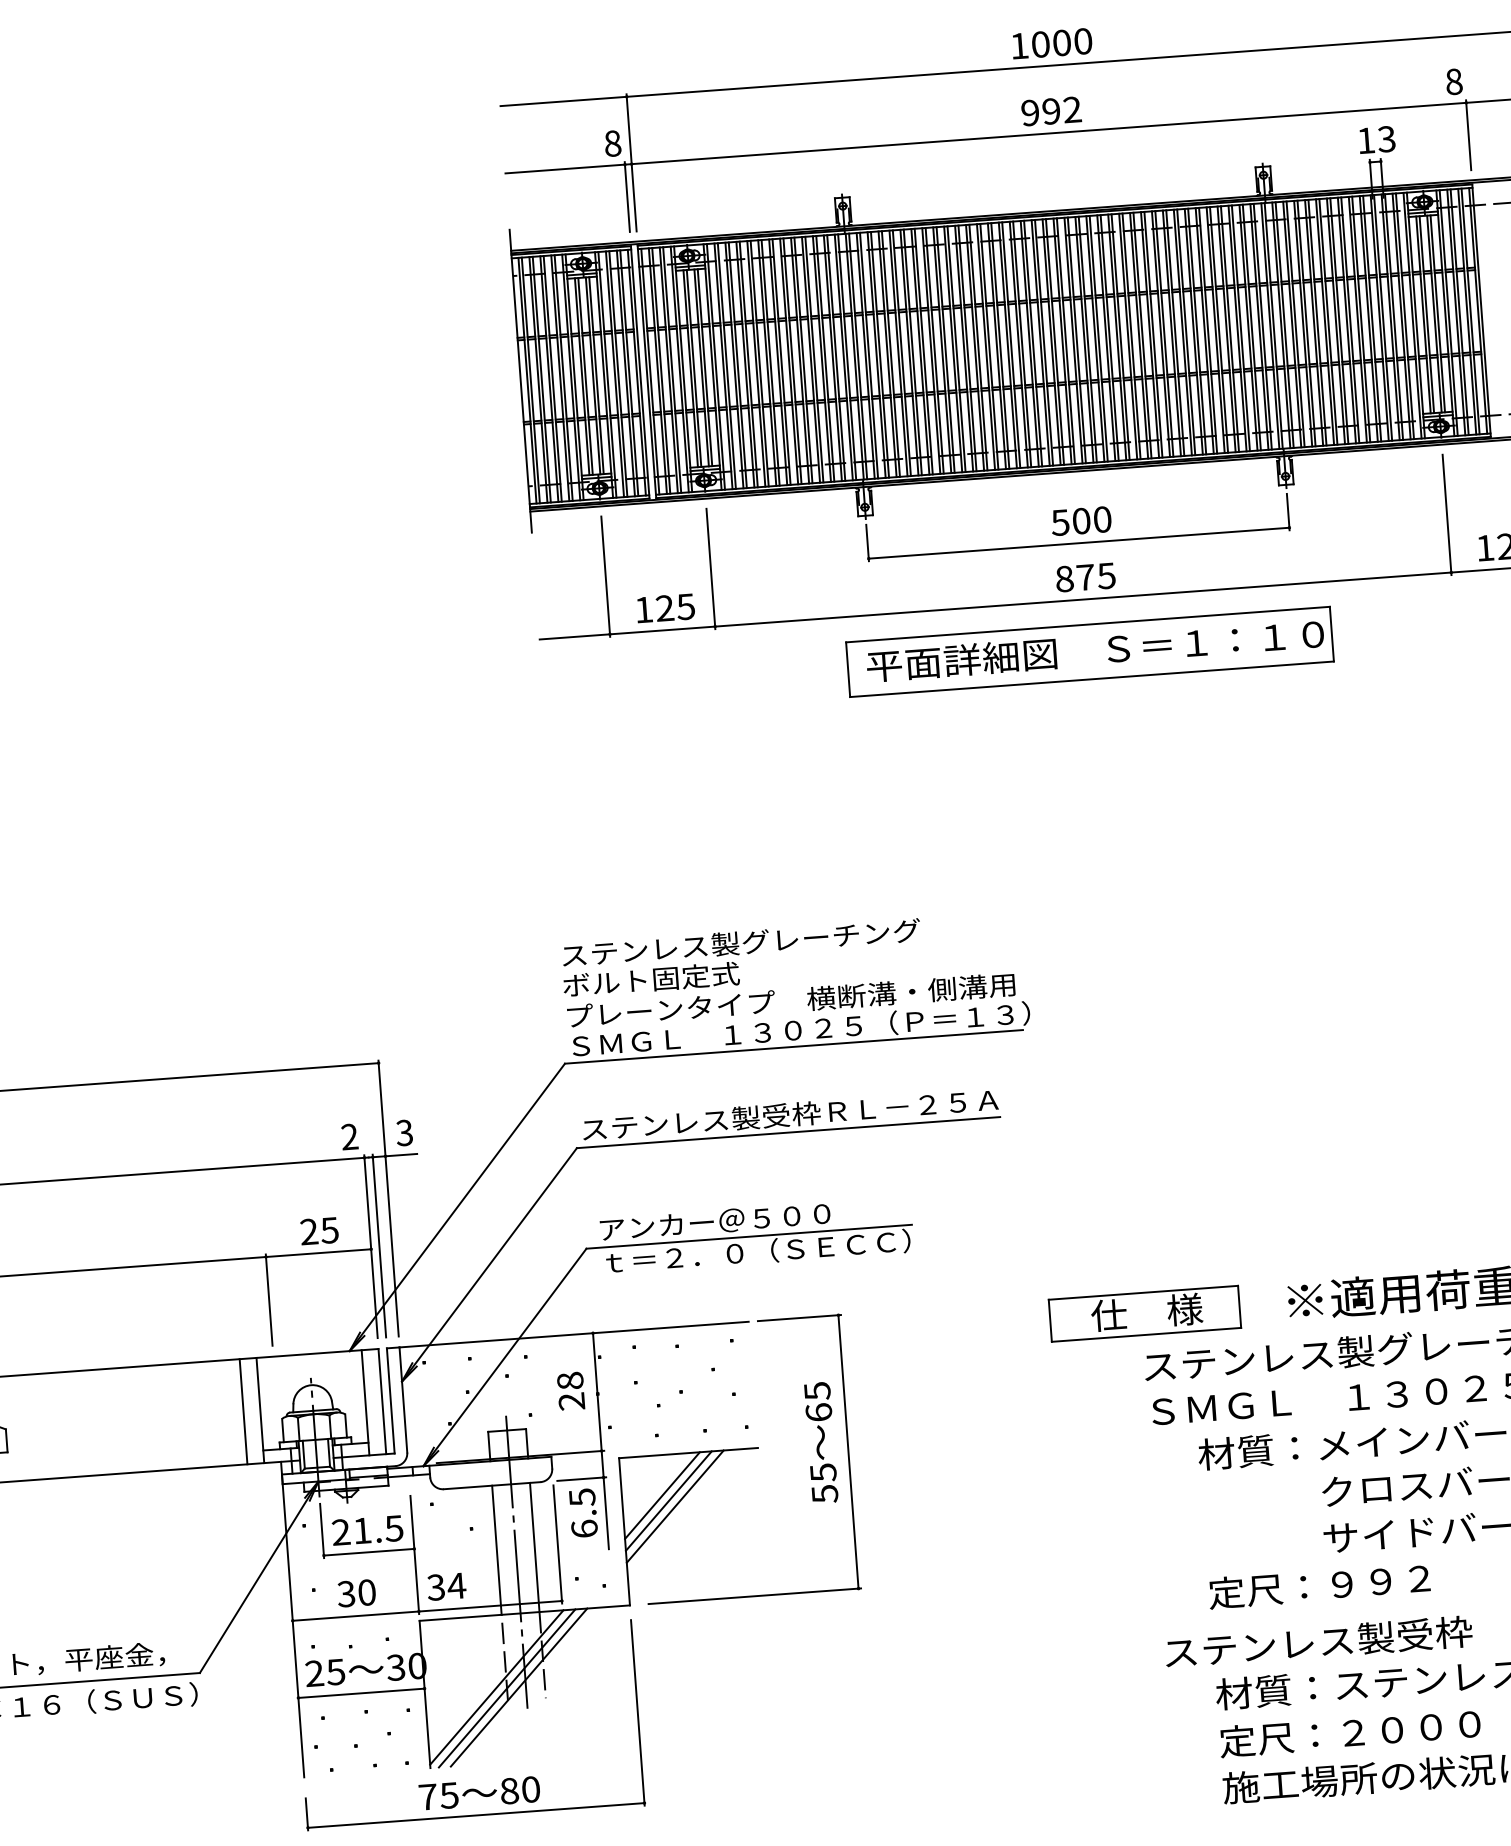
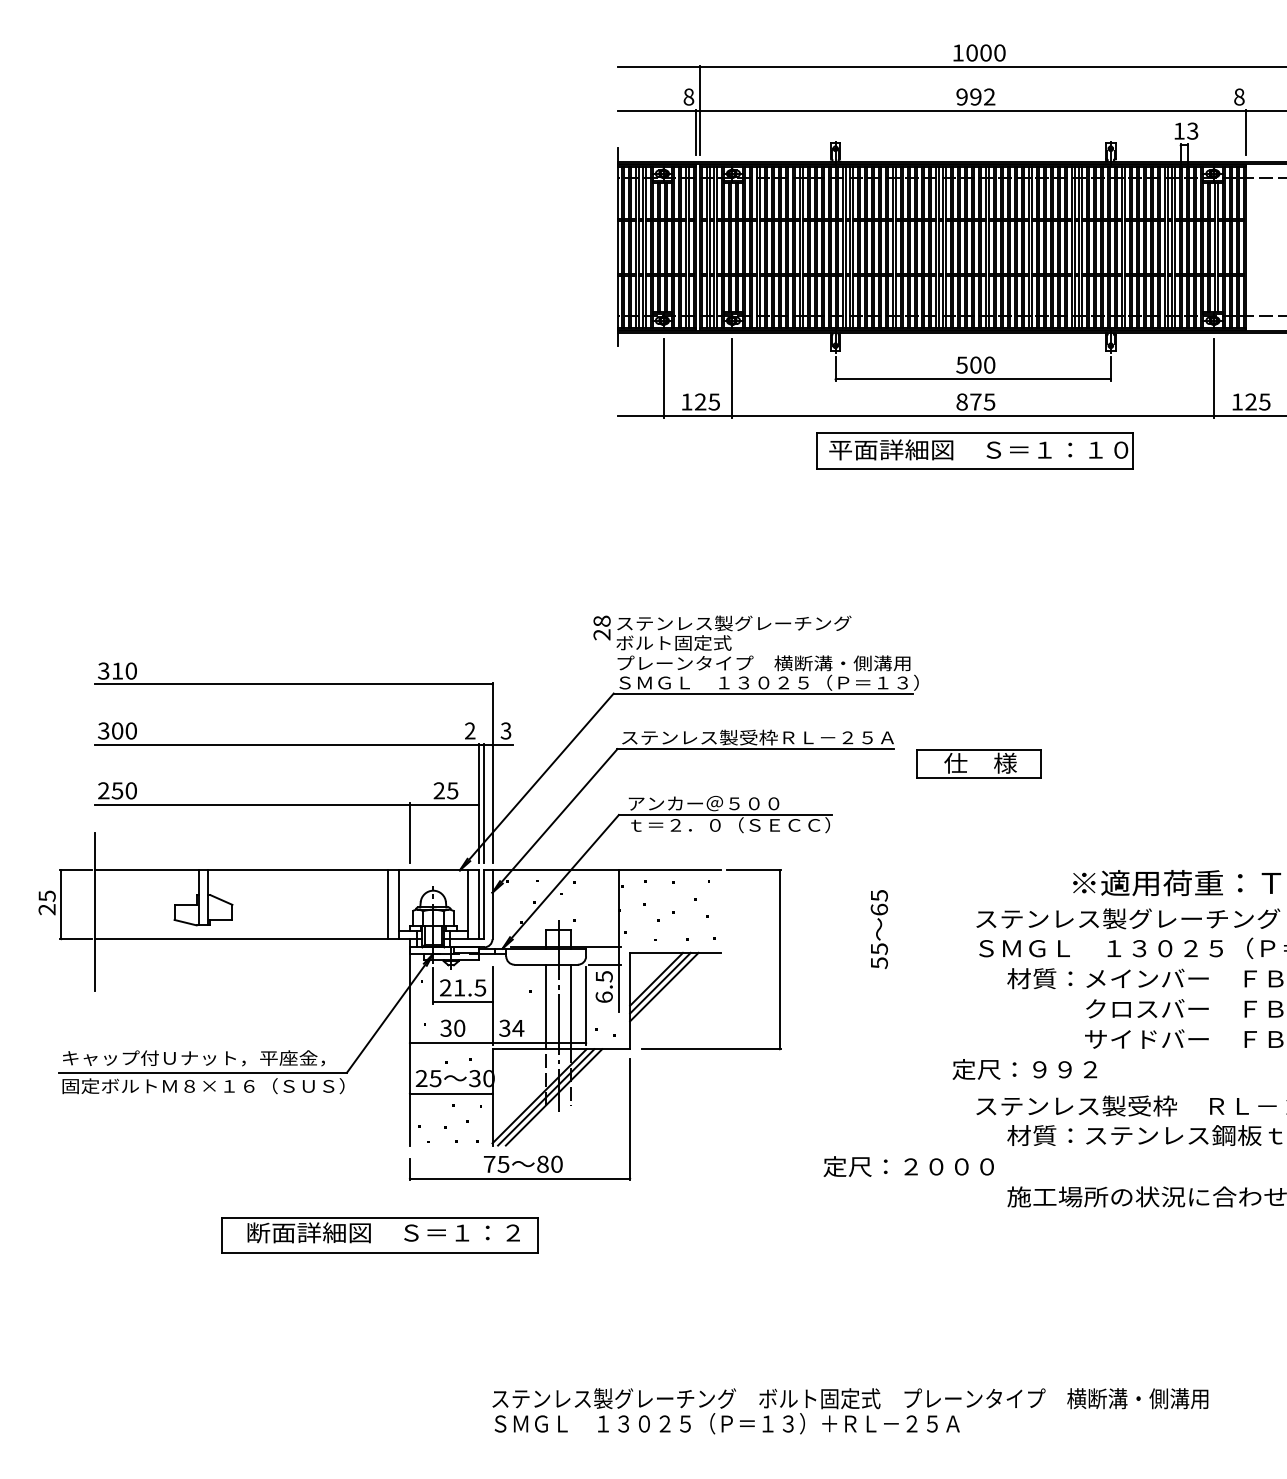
part: (1143, 1313) -> (978, 763), moved
text: (570, 1390) -> (601, 627), moved
text: (819, 1442) -> (878, 929), moved
text: (1318, 1585) -> (1024, 1069), moved
text: (1349, 1732) -> (908, 1166), moved

